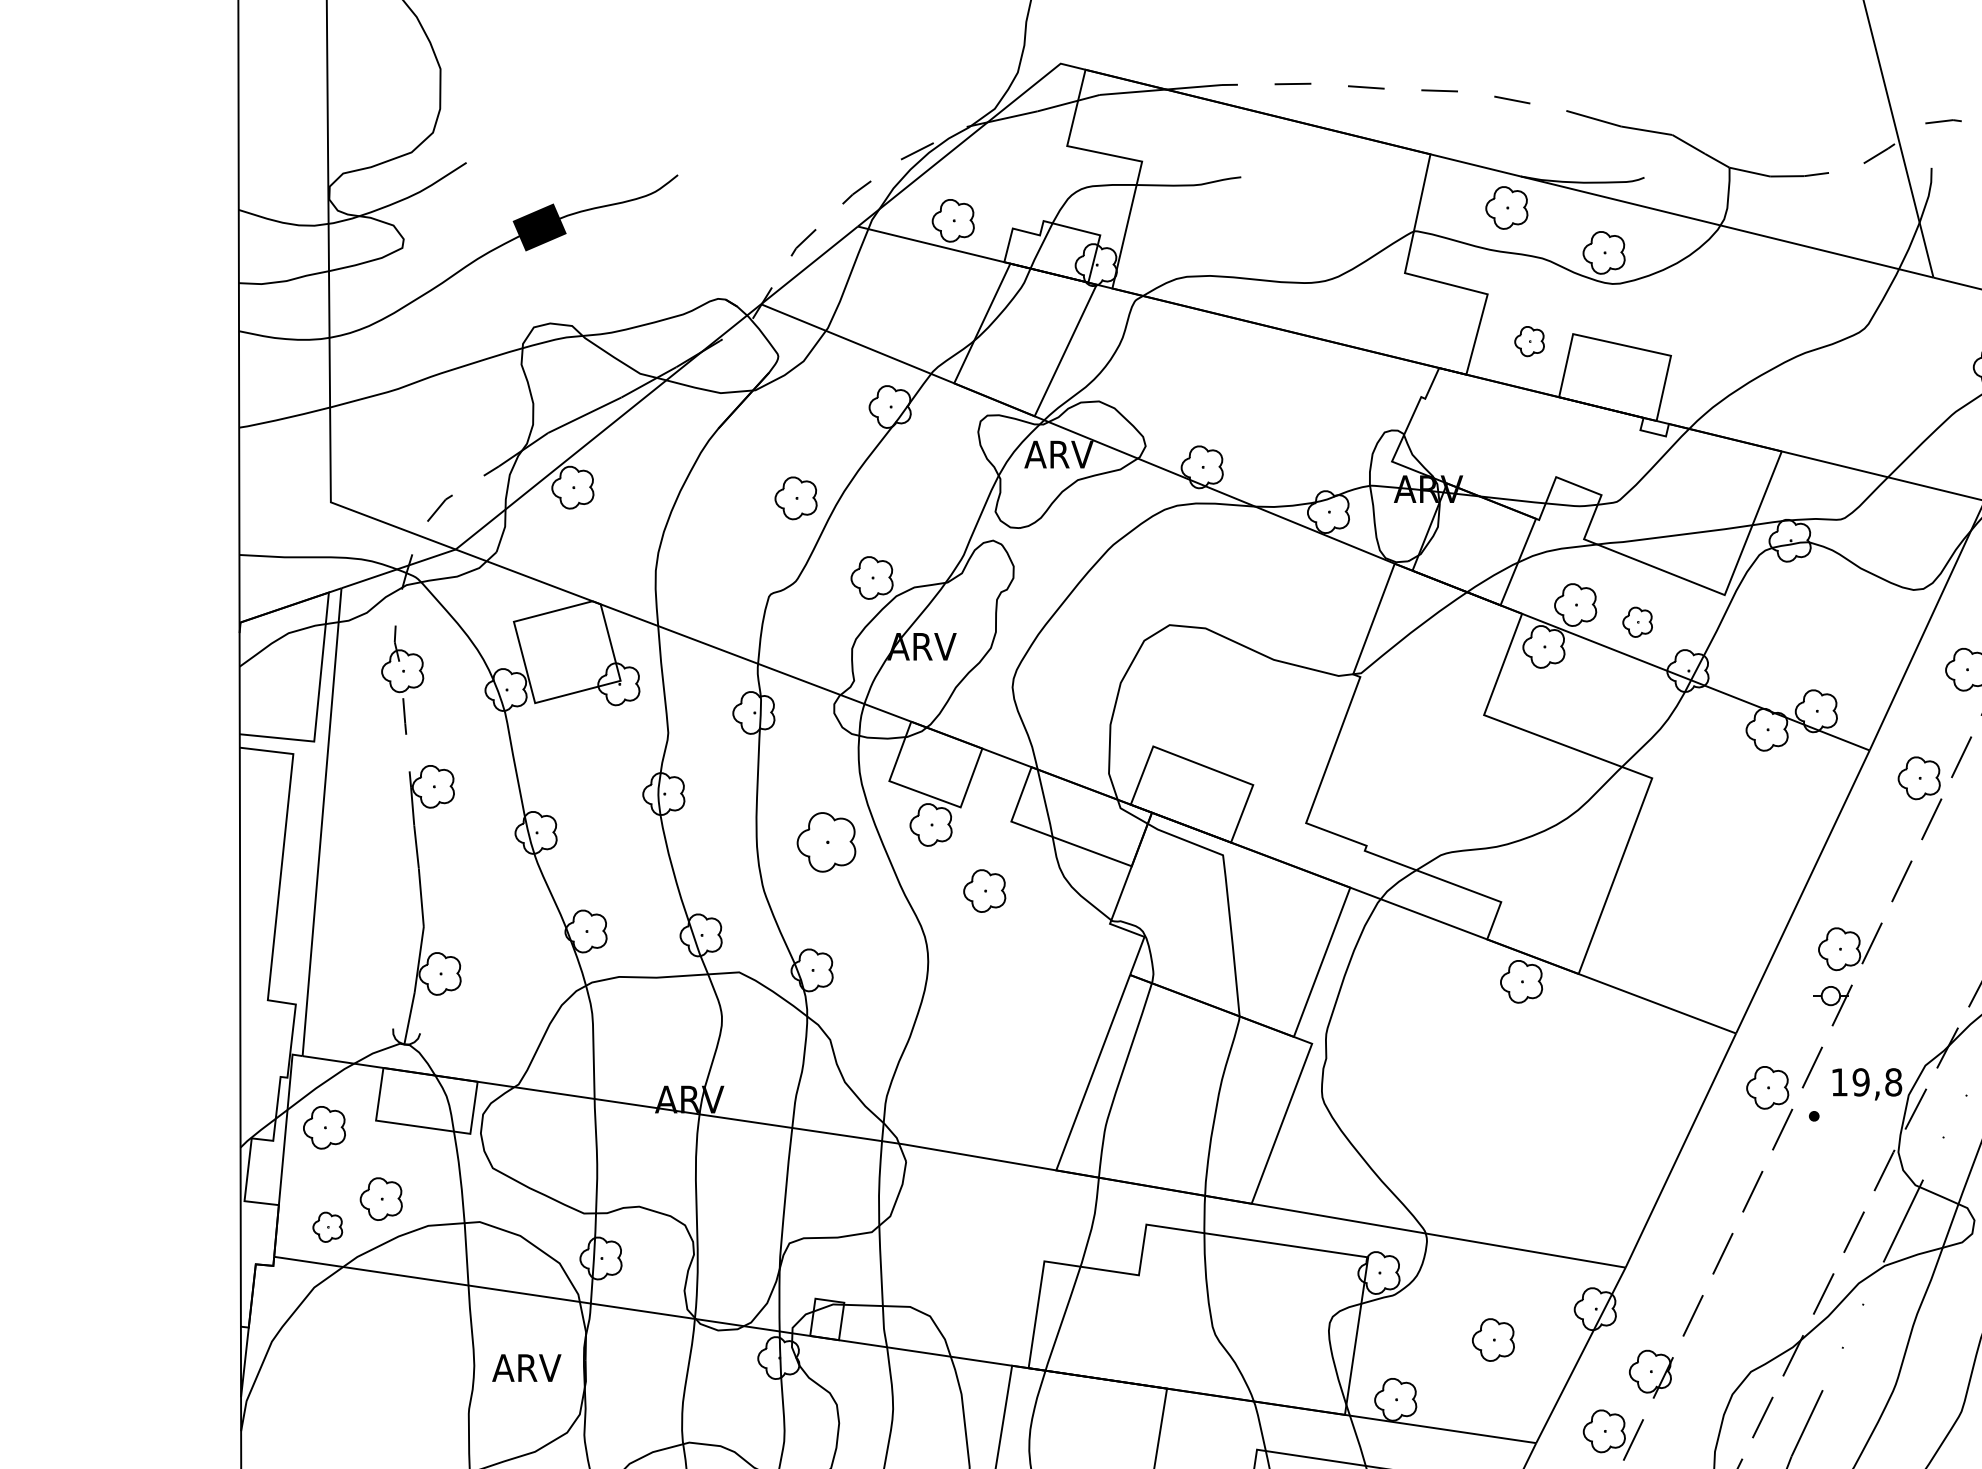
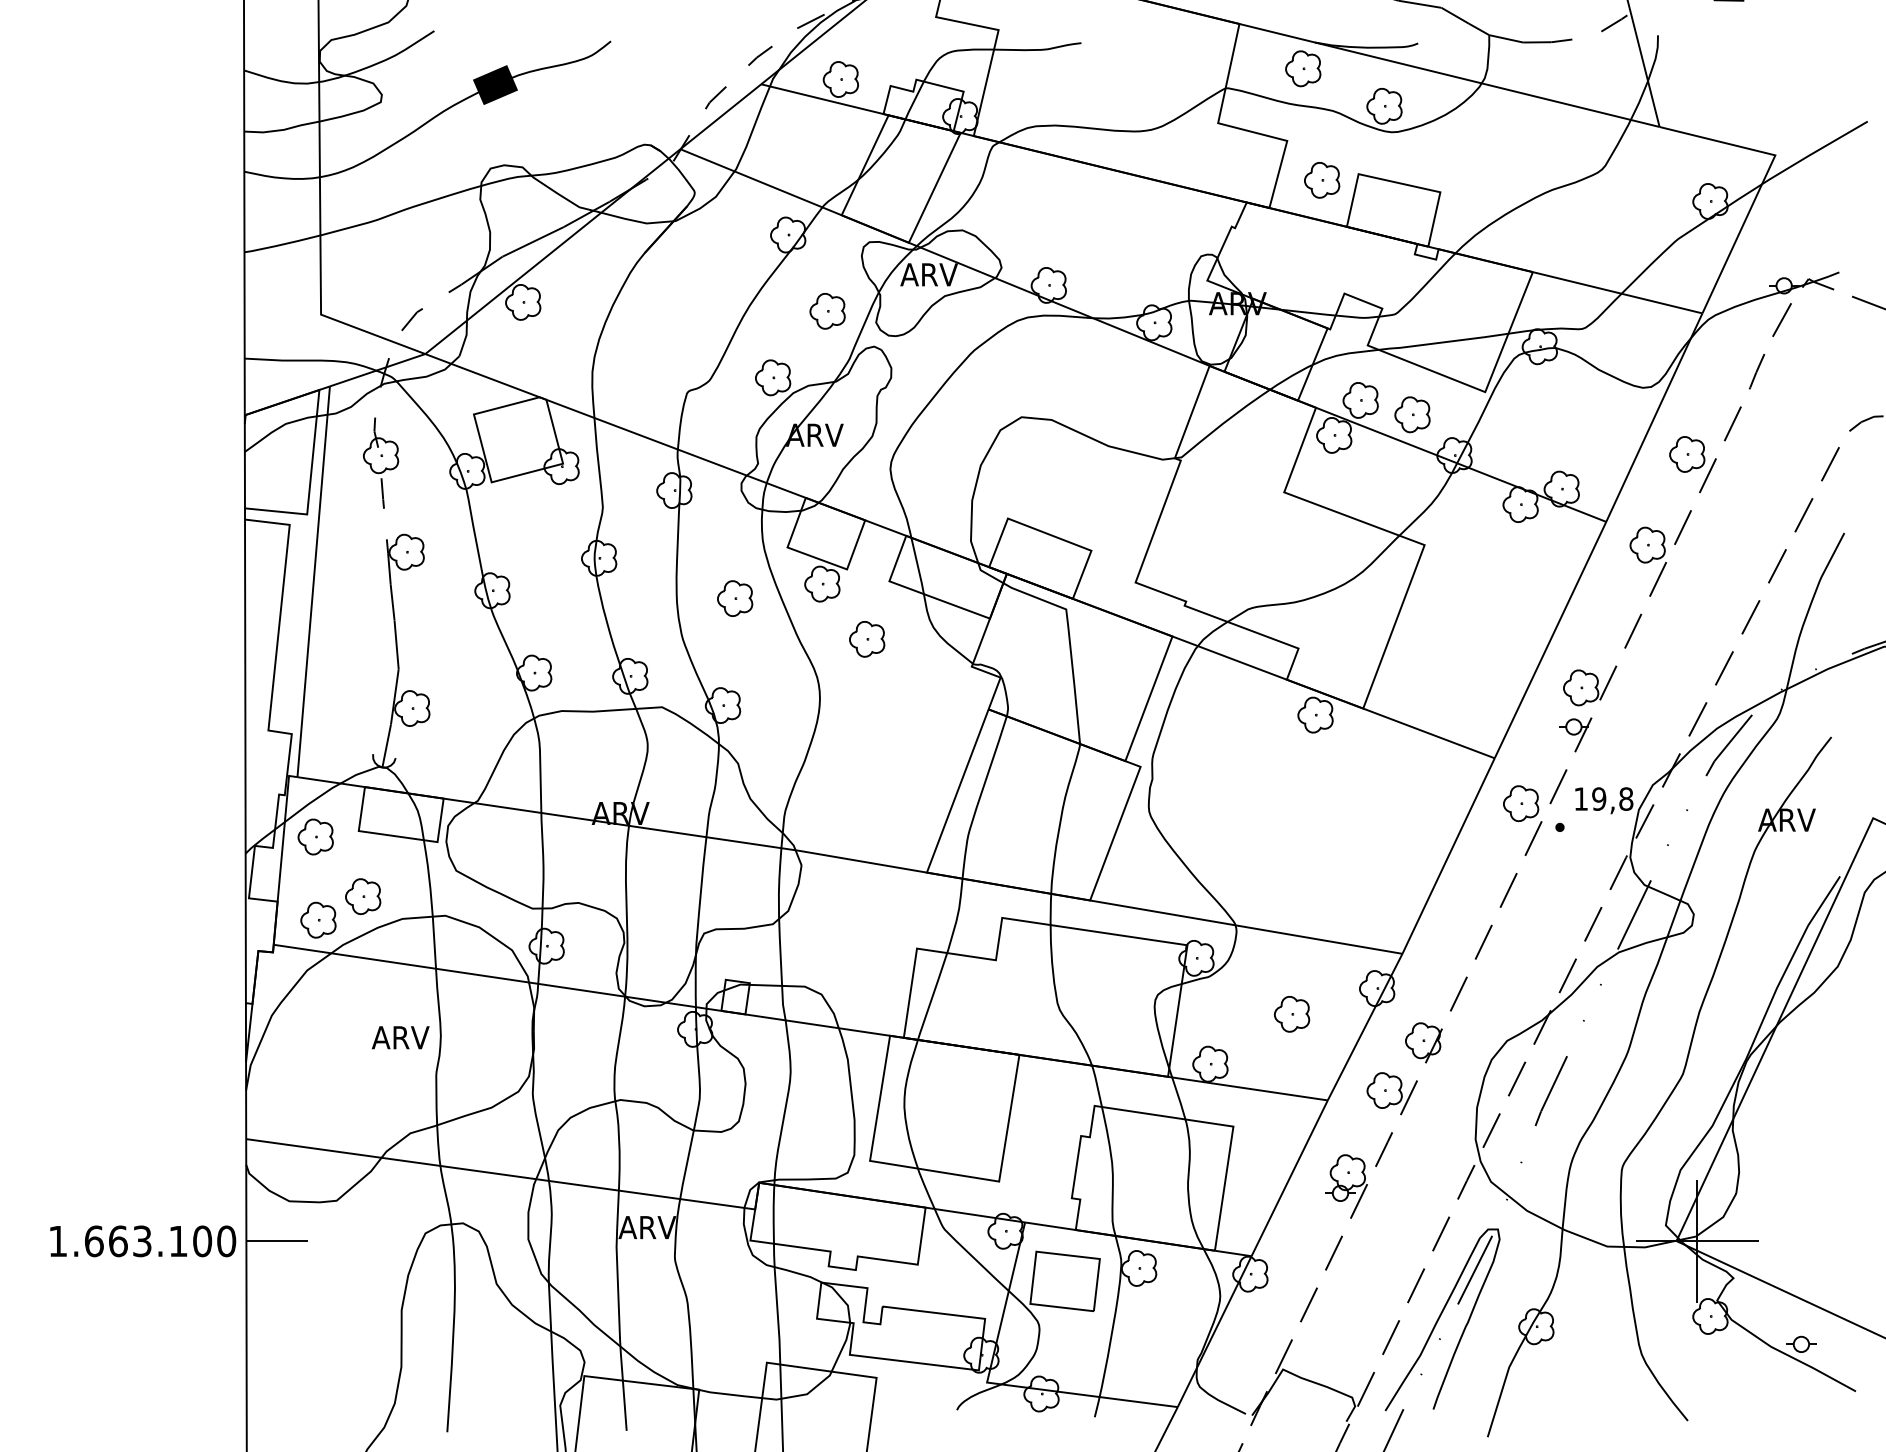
part: (1529, 341) -> (1322, 180), size x1.43
part: (795, 498) -> (827, 311), moved
part: (1637, 621) -> (1412, 414), size x1.43
part: (827, 842) -> (735, 598), size x0.71
part: (327, 1226) -> (318, 919), size x1.43
text: (526, 1367) -> (400, 1037), moved

